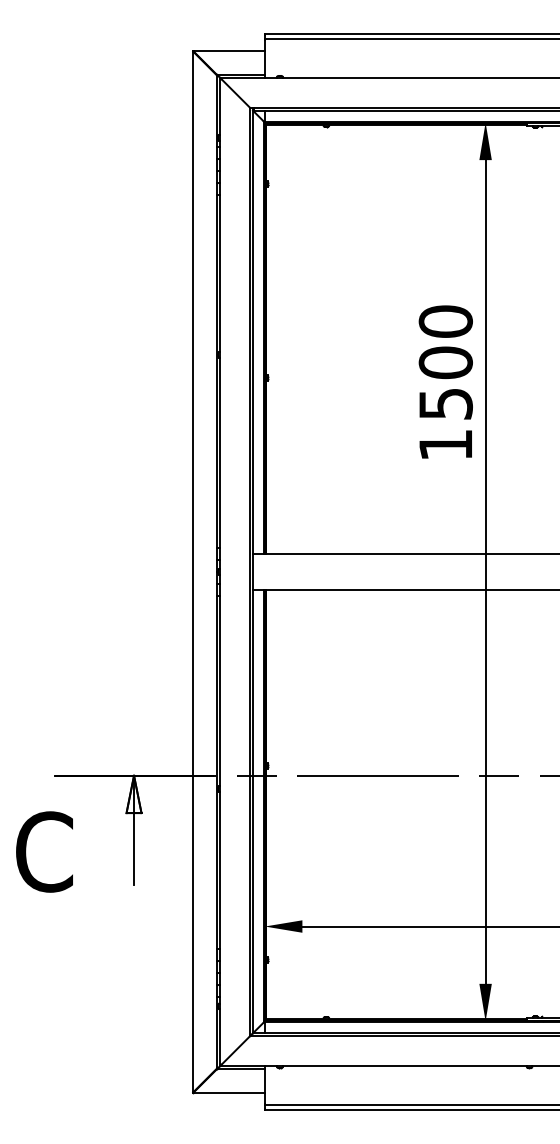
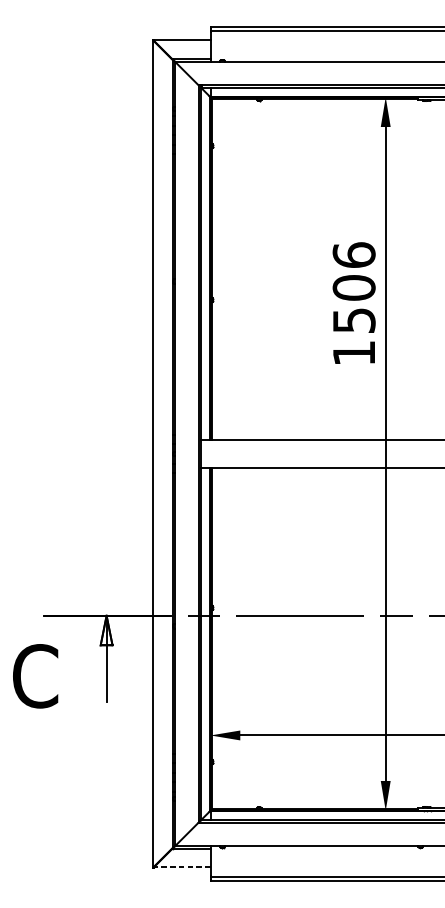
text: (445, 321) -> (353, 255), 1500 -> 1506
line: (229, 1092) -> (182, 867), solid -> dashed

